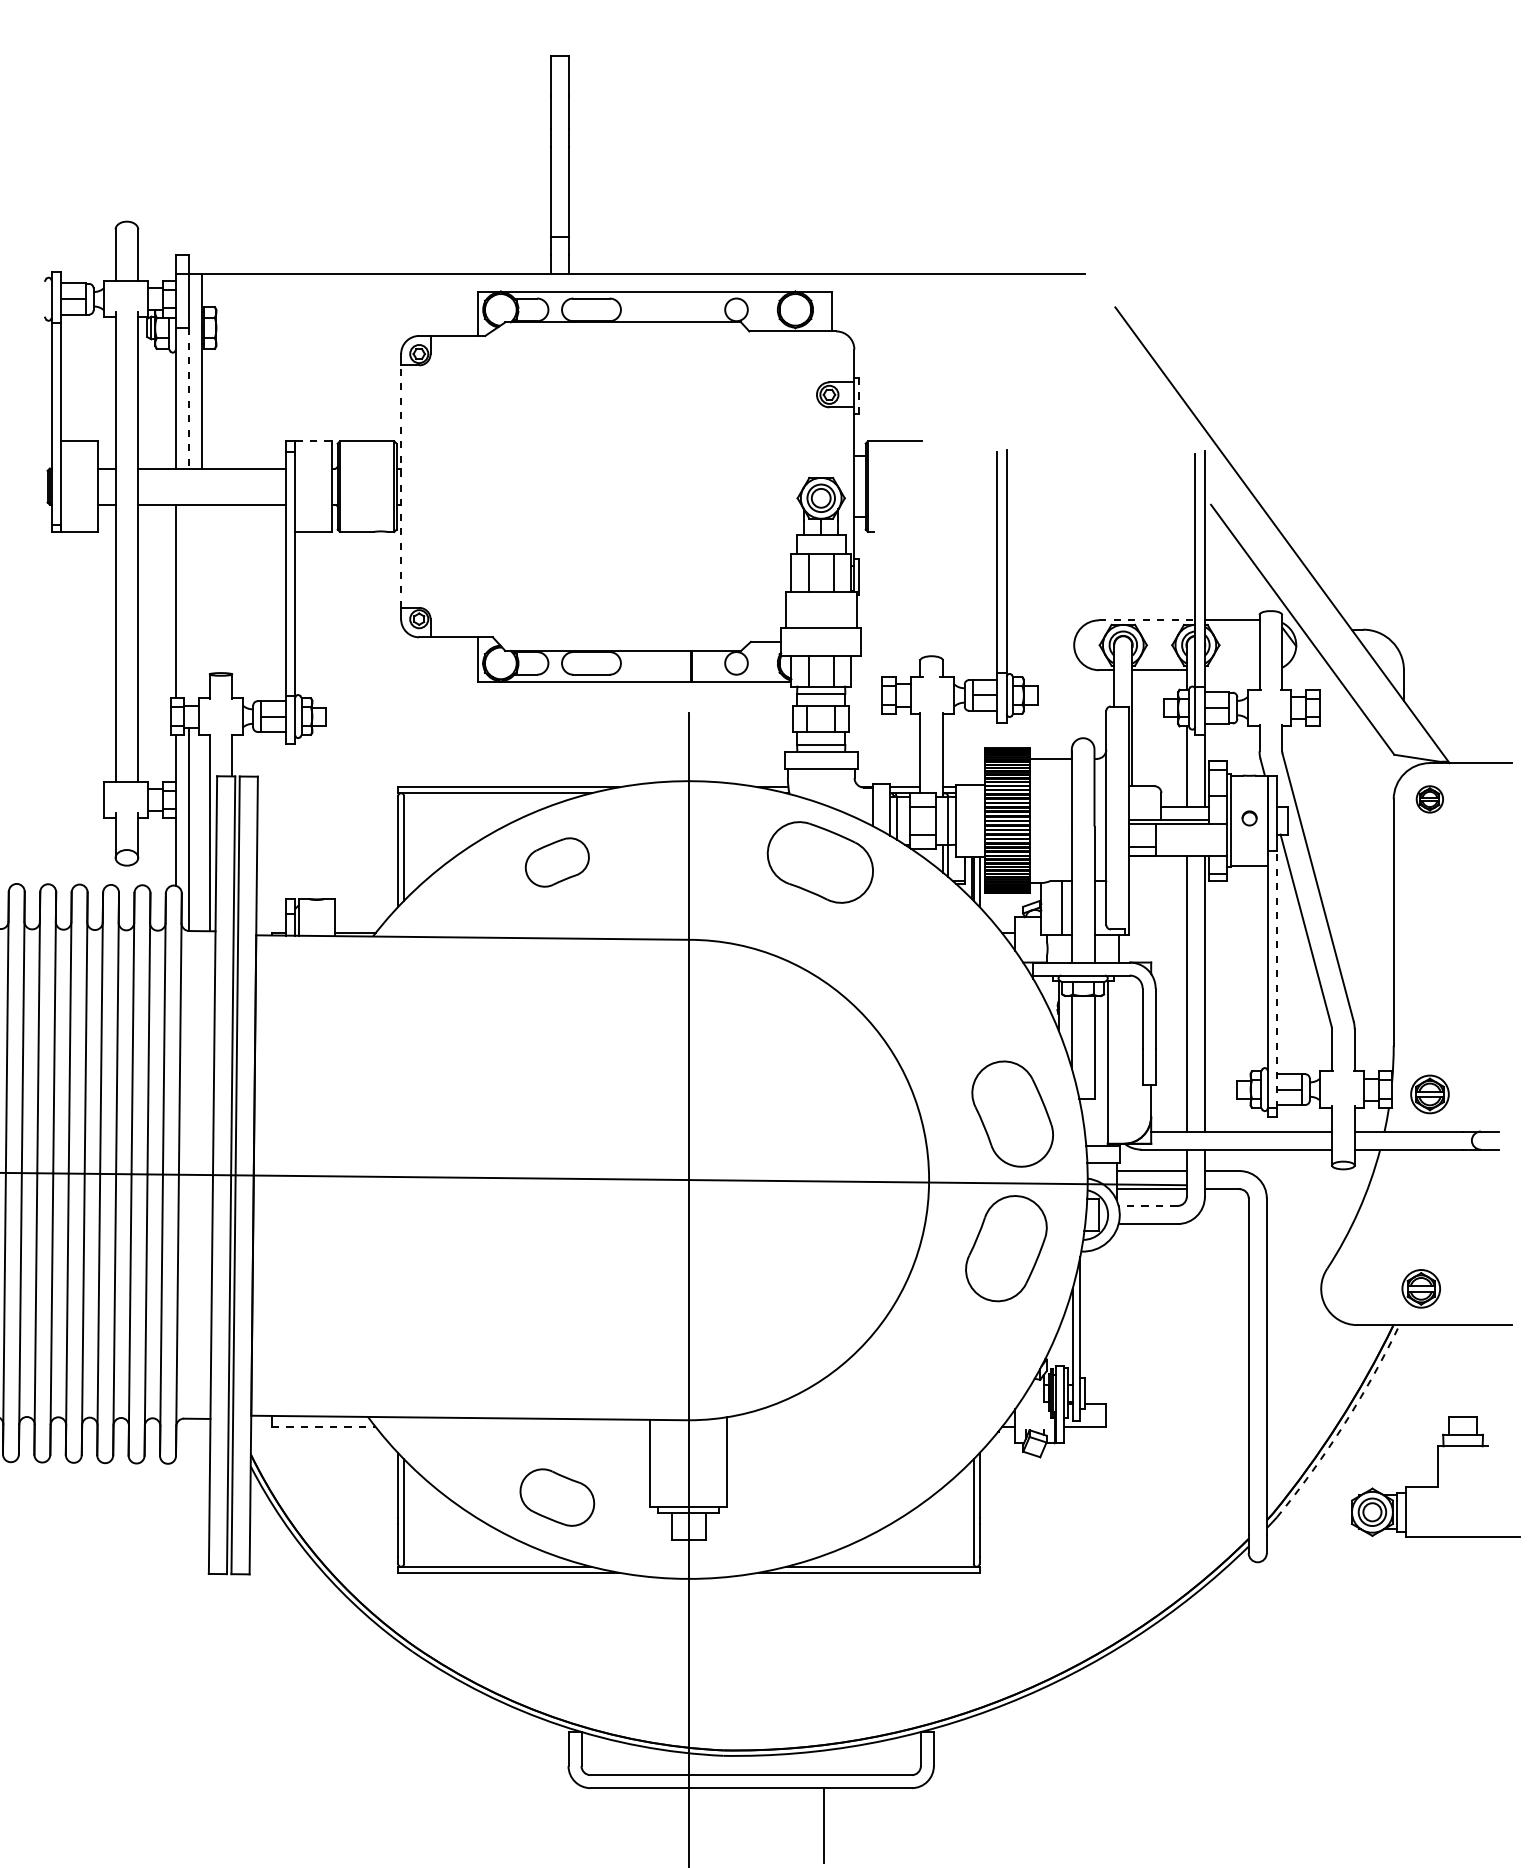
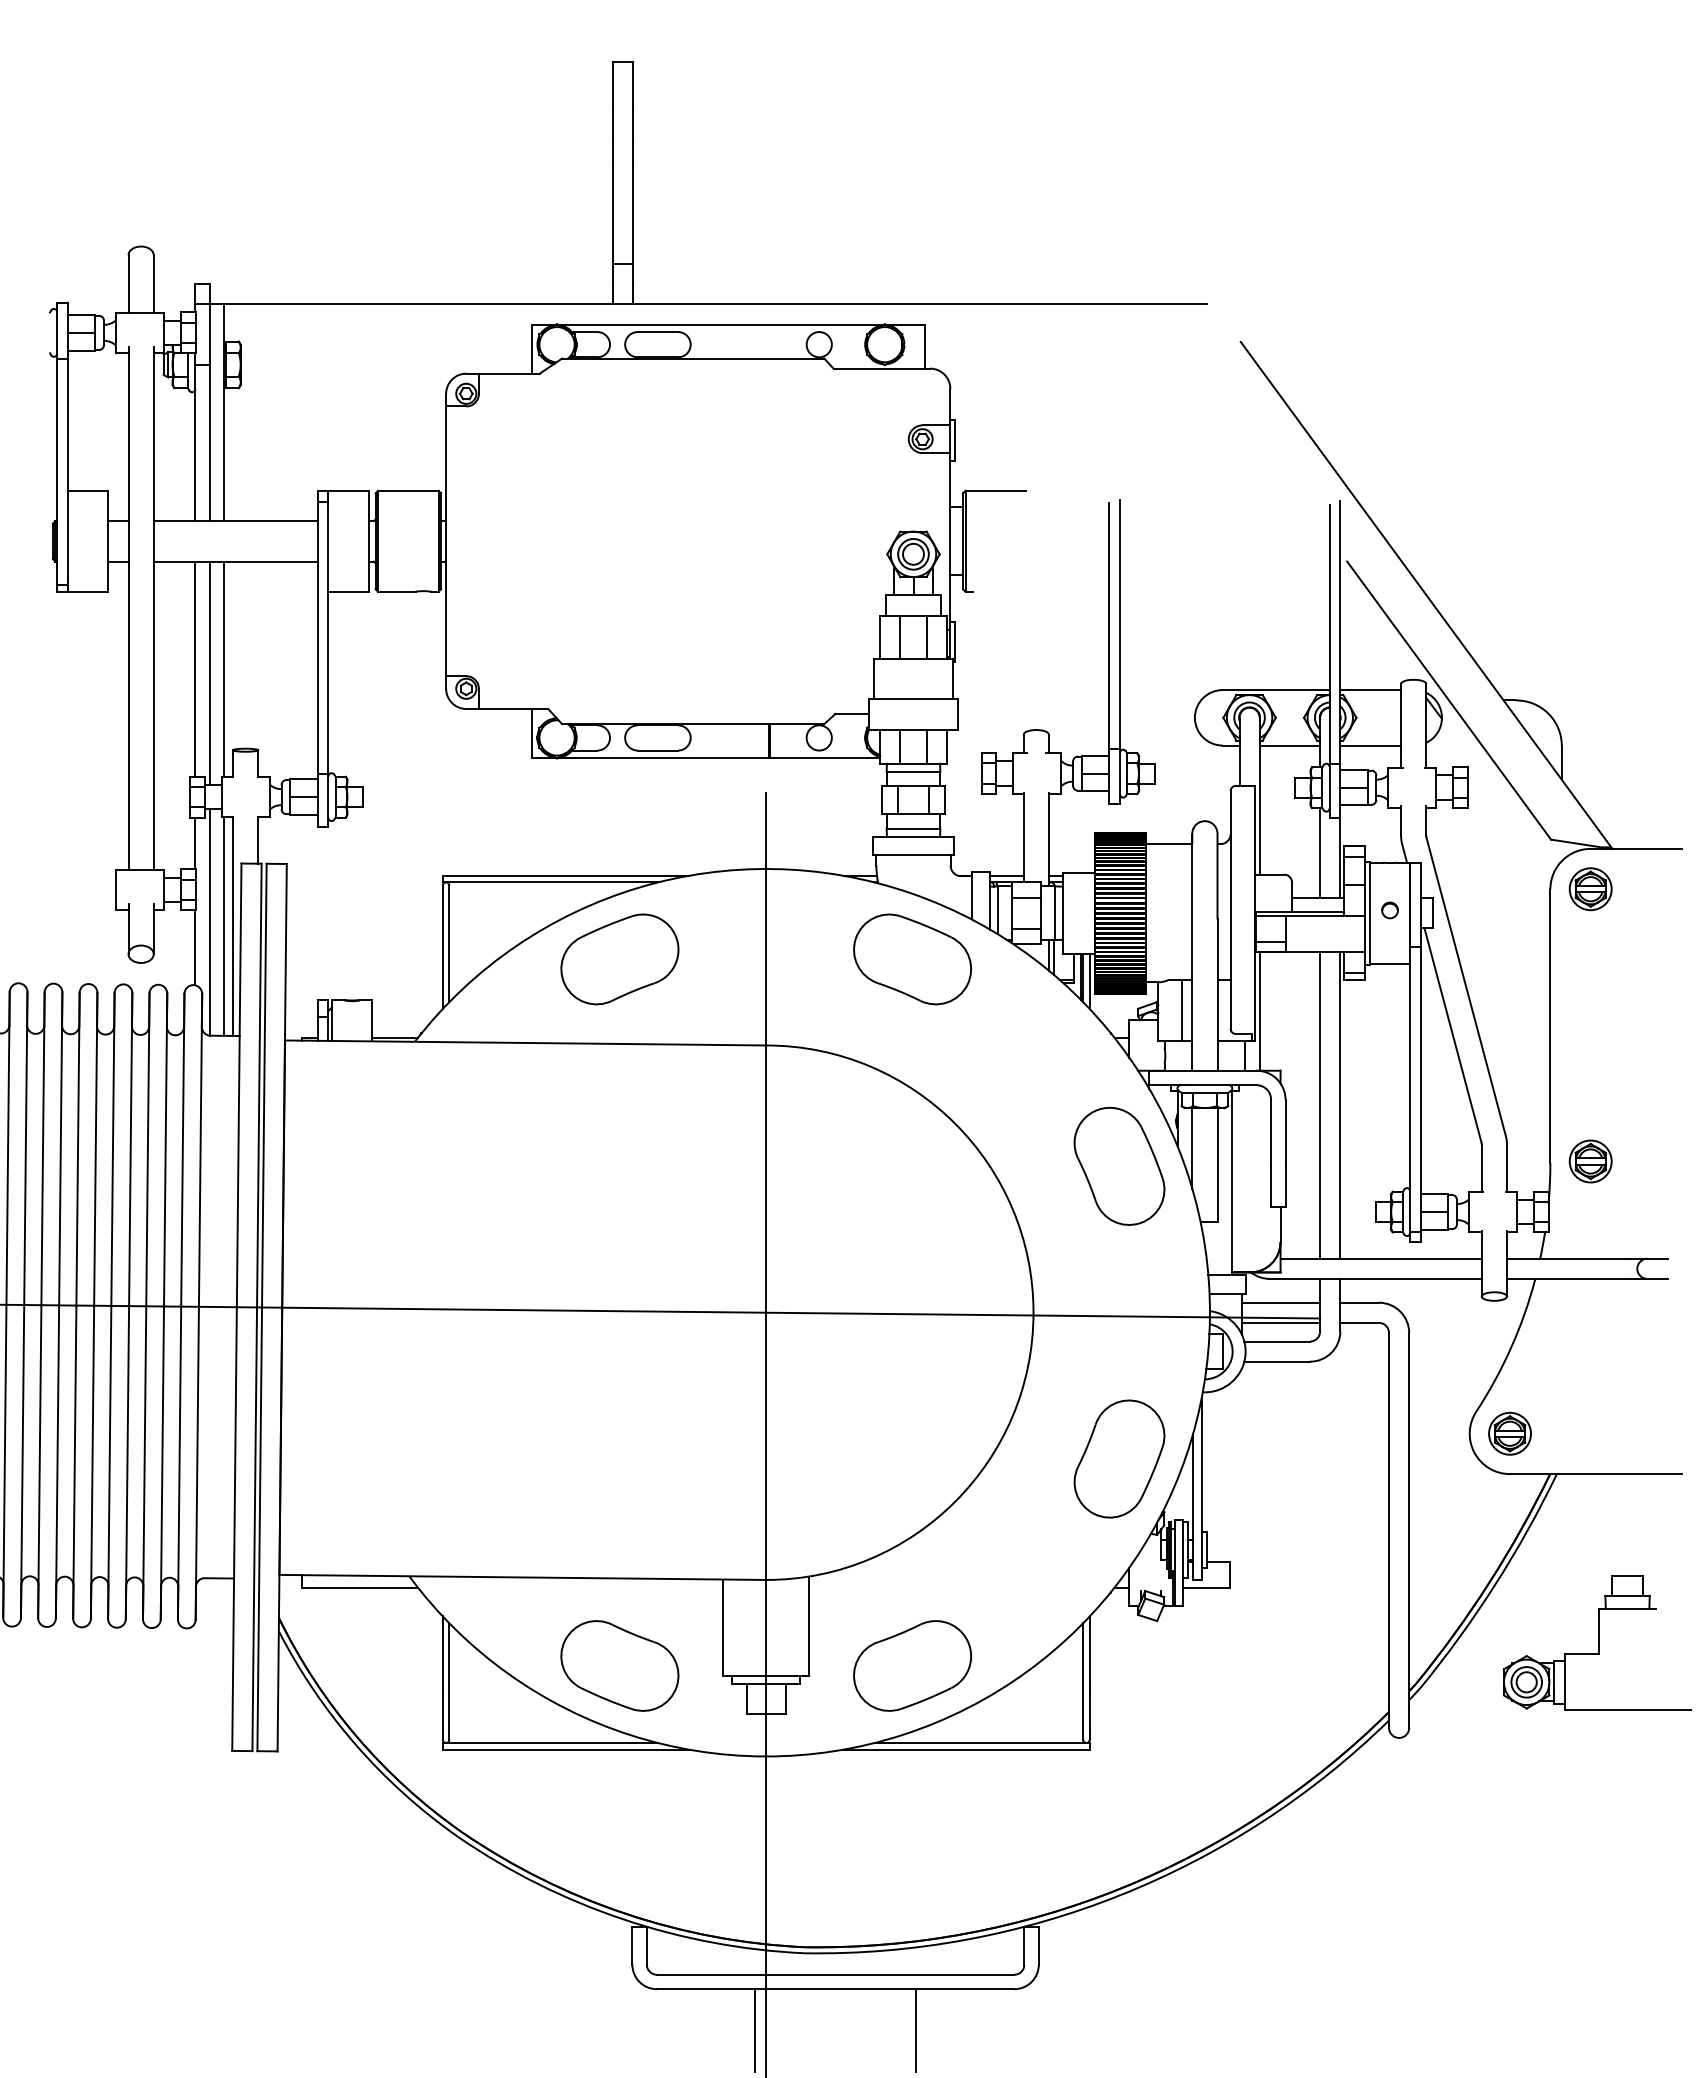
line: (858, 396) -> (955, 440), dashed -> solid
line: (188, 398) -> (209, 443), dashed -> solid
line: (314, 440) -> (349, 490), dashed -> solid
line: (401, 486) -> (446, 541), dashed -> solid
line: (201, 600) -> (224, 668), added
line: (188, 604) -> (209, 672), added
line: (1147, 620) -> (1276, 690), dashed -> solid
line: (1232, 670) -> (1370, 745), added
part: (1429, 799) -> (1590, 889), size x1.43
line: (201, 832) -> (224, 926), added
part: (556, 862) -> (619, 959), size x1.67
line: (1132, 908) -> (1259, 1010), added
line: (1277, 979) -> (1421, 1089), dashed -> solid
part: (1429, 1094) -> (1590, 1161), moved
part: (1012, 1113) -> (1119, 1165), moved
line: (1148, 1205) -> (1277, 1341), dashed -> solid
part: (1006, 1248) -> (1119, 1458), moved
part: (1420, 1288) -> (1509, 1433), moved
arc: (1344, 1425) -> (1495, 1585), dashed -> solid
line: (324, 1427) -> (360, 1587), dashed -> solid
part: (556, 1497) -> (619, 1665), size x1.43
part: (820, 1497) -> (912, 1665), added
line: (678, 1825) -> (754, 2030), added

